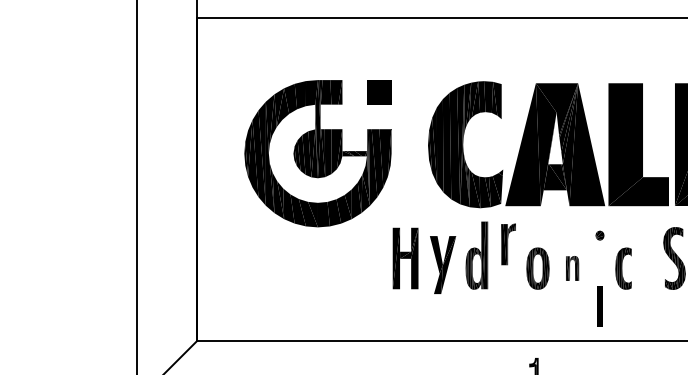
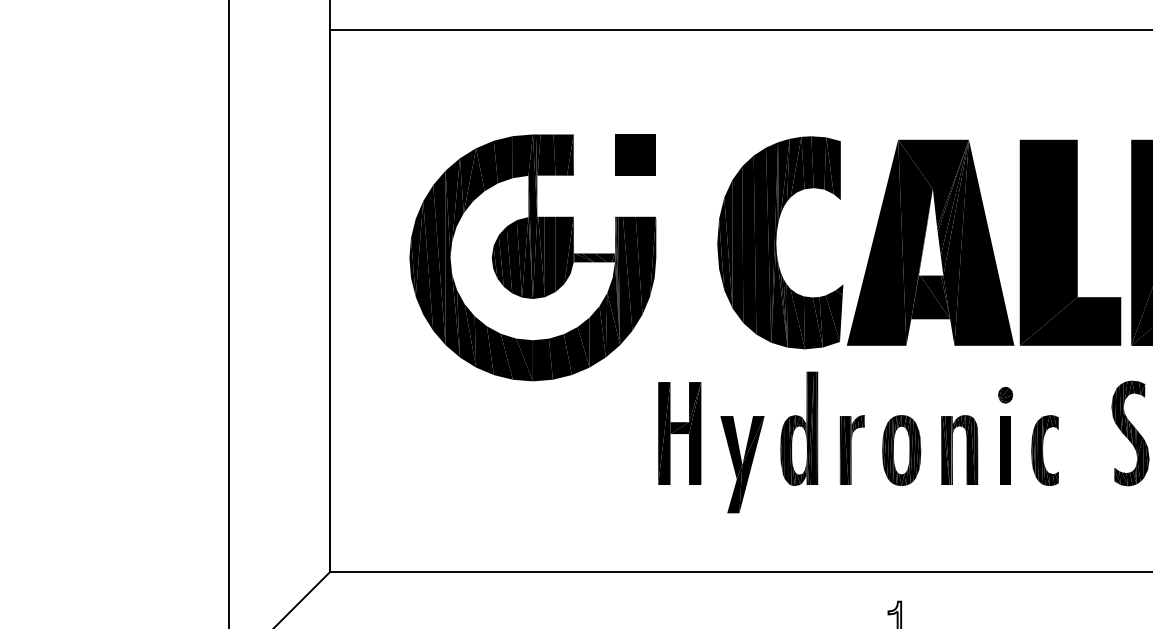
part: (508, 244) -> (852, 450), moved
part: (443, 264) -> (743, 463), moved
part: (572, 268) -> (959, 450), size x1.67
part: (599, 306) -> (1004, 450), moved

